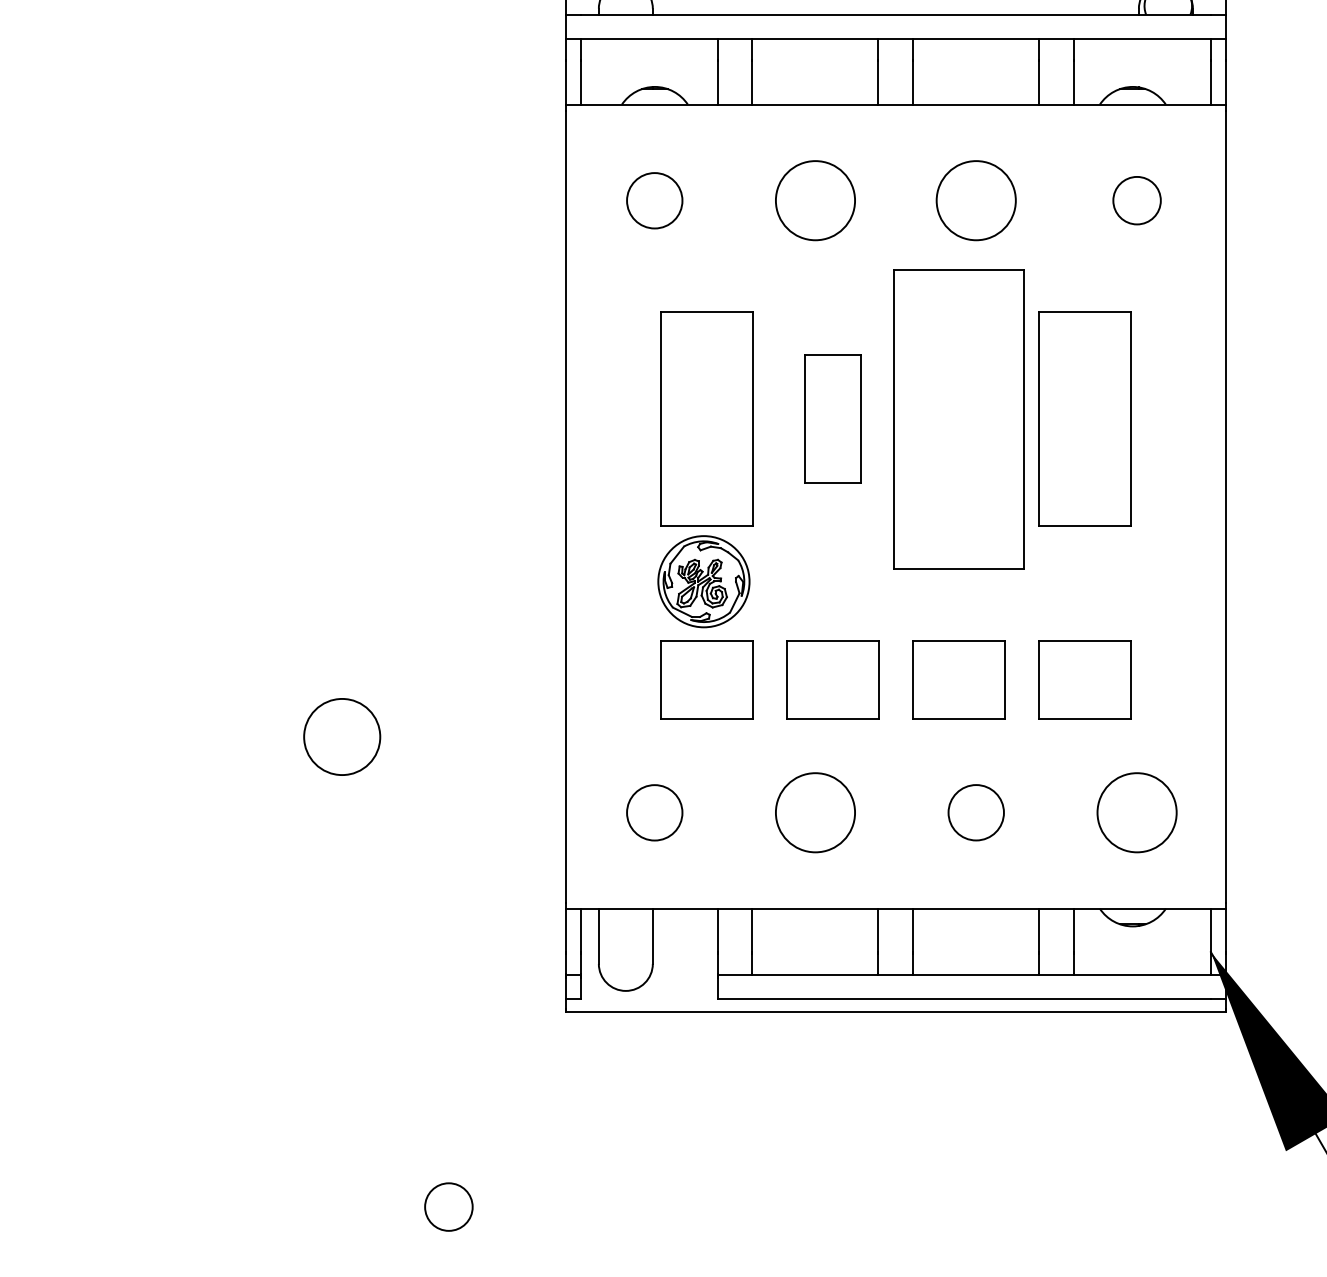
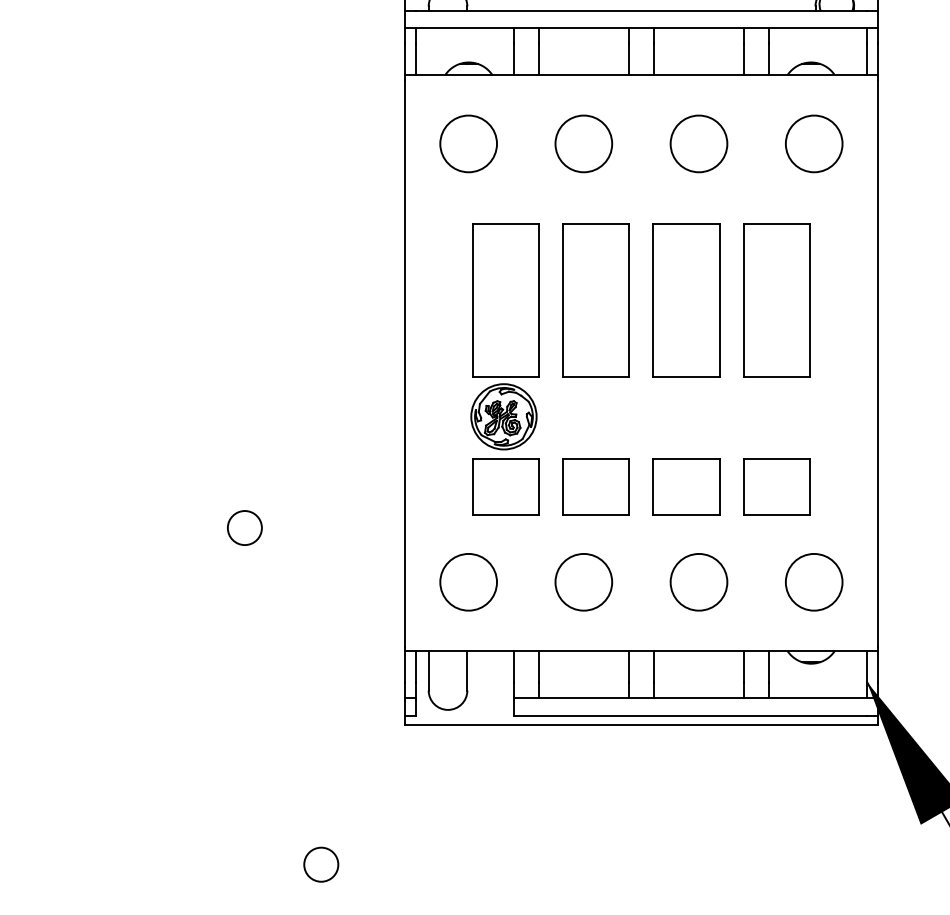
circle: (654, 200) -> (468, 143), size x1.43
circle: (1136, 200) -> (813, 143), size x1.67
part: (832, 418) -> (596, 299), size x1.67
part: (958, 418) -> (686, 299), size x0.71
circle: (342, 736) -> (245, 527), size x0.62
circle: (654, 812) -> (468, 582), size x1.43
circle: (975, 812) -> (698, 582), size x1.43

